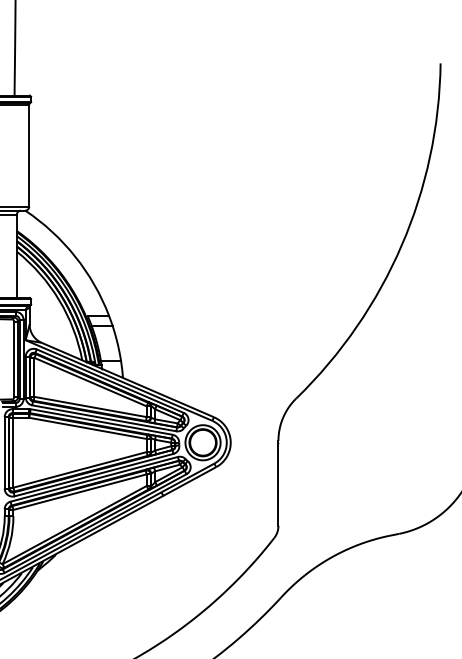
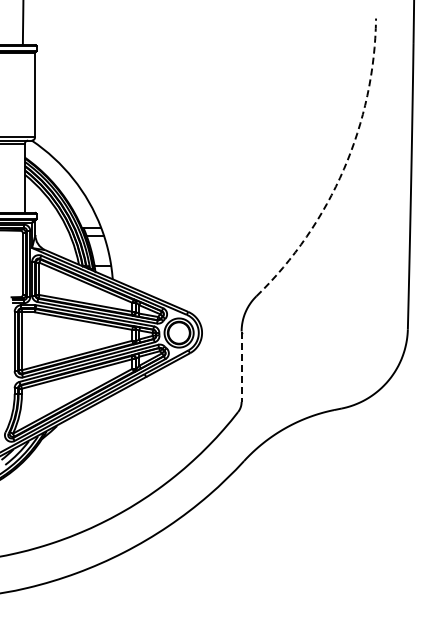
arc: (401, 245) -> (343, 169), solid -> dashed
line: (278, 484) -> (241, 367), solid -> dashed

